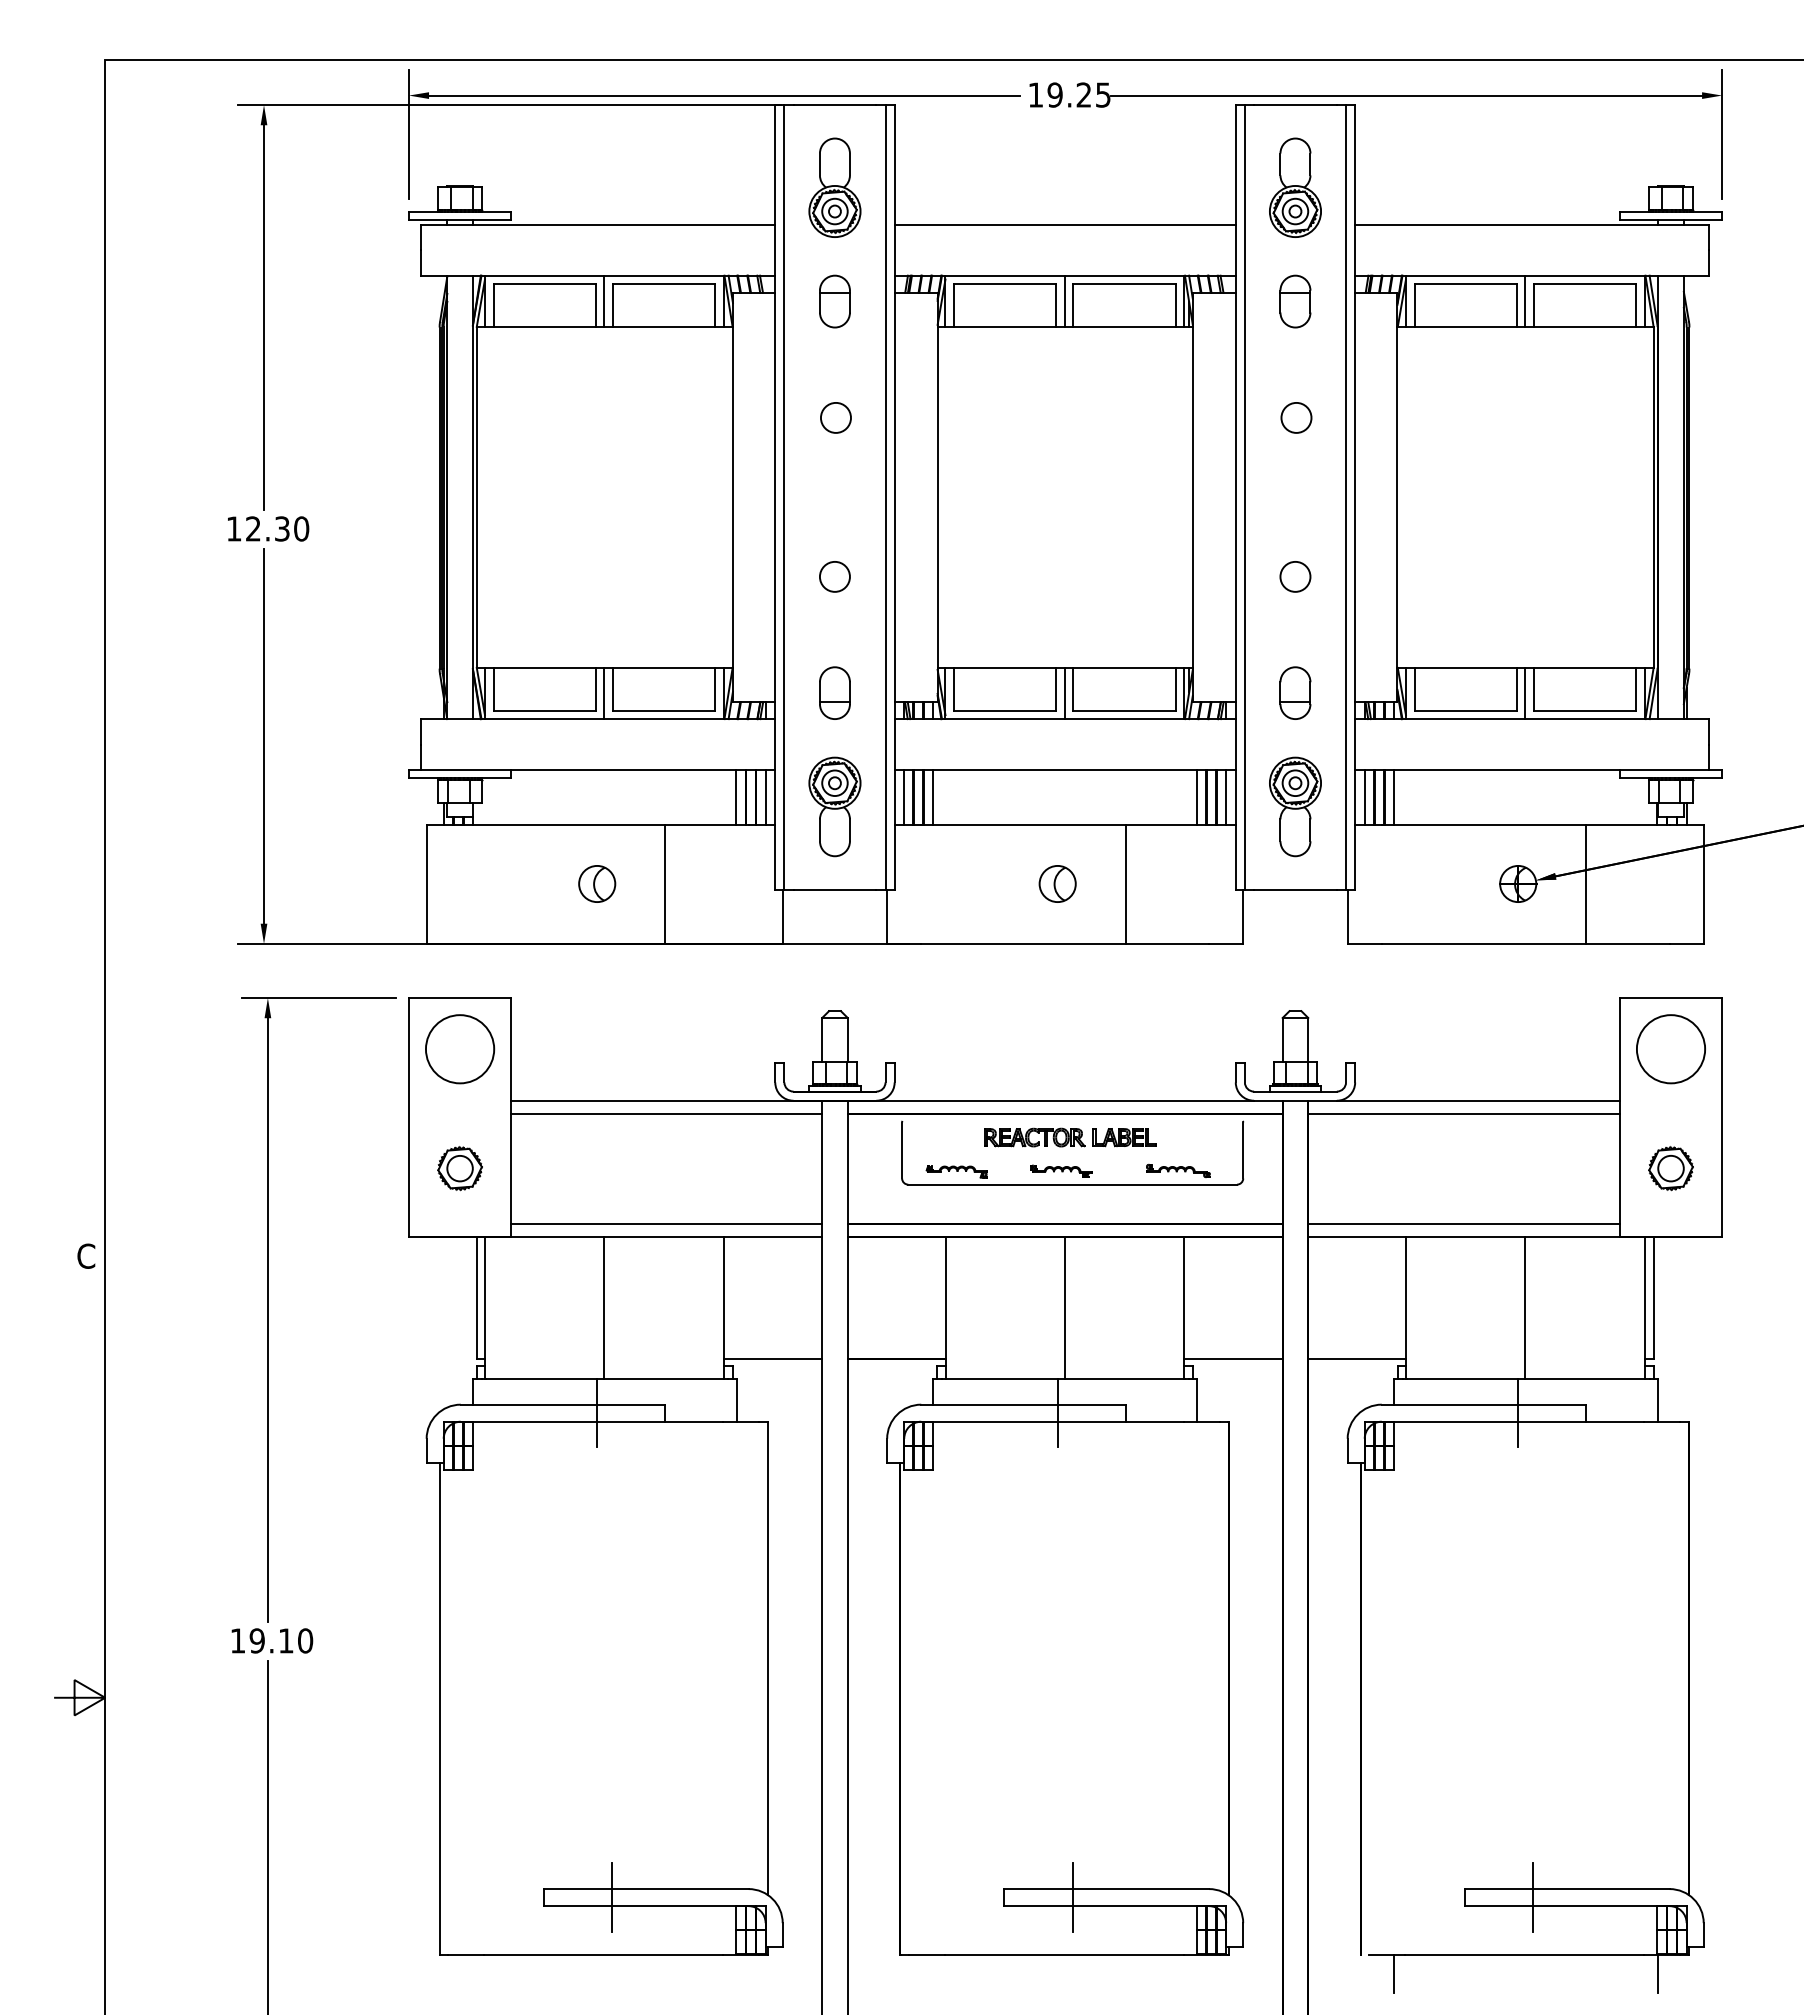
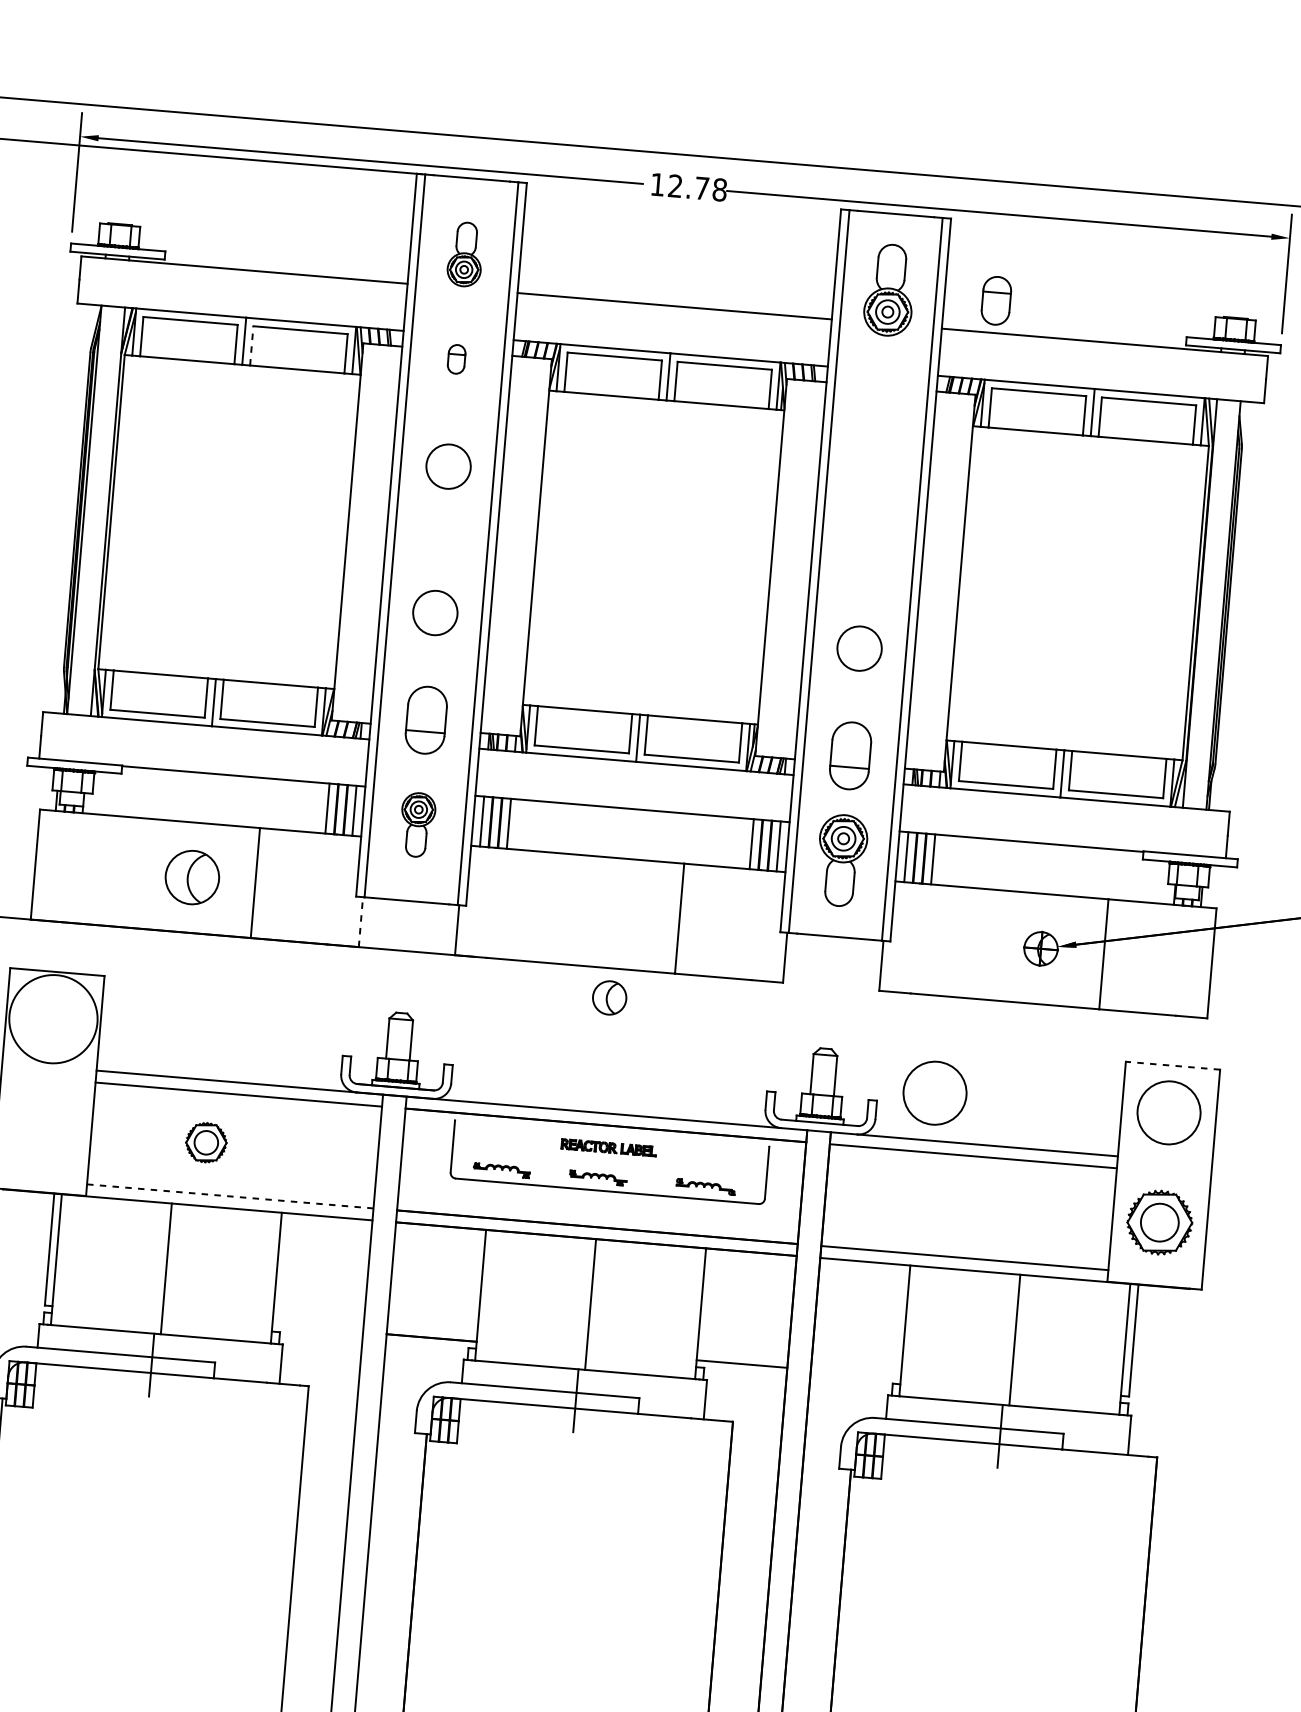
text: (1078, 94) -> (697, 187), 19.25 -> 12.78
part: (834, 187) -> (465, 254), size x0.7
part: (834, 301) -> (456, 359), size x0.6
part: (1295, 301) -> (996, 300), moved
line: (612, 305) -> (251, 345), solid -> dashed
circle: (835, 417) -> (448, 466), size x1.6
circle: (1296, 417) -> (872, 501), removed
circle: (834, 576) -> (434, 612), size x1.6
circle: (1295, 576) -> (859, 648), size x1.6
part: (834, 692) -> (425, 719), size x1.4
part: (1295, 692) -> (850, 755), size x1.4
part: (834, 806) -> (417, 824), size x0.7
part: (597, 883) -> (192, 877), size x1.6
part: (1057, 883) -> (609, 997), moved
line: (782, 916) -> (360, 921), solid -> dashed
line: (1670, 998) -> (1172, 1066), solid -> dashed
circle: (459, 1049) -> (52, 1019), size x1.4
circle: (1416, 1049) -> (934, 1093), added
part: (1070, 1137) -> (608, 1147), size x0.6
part: (459, 1168) -> (205, 1142), moved
part: (1670, 1168) -> (1159, 1222), size x1.6
line: (667, 1224) -> (230, 1196), solid -> dashed
line: (772, 1358) -> (317, 1328), removed
line: (1356, 1358) -> (855, 1373), removed

